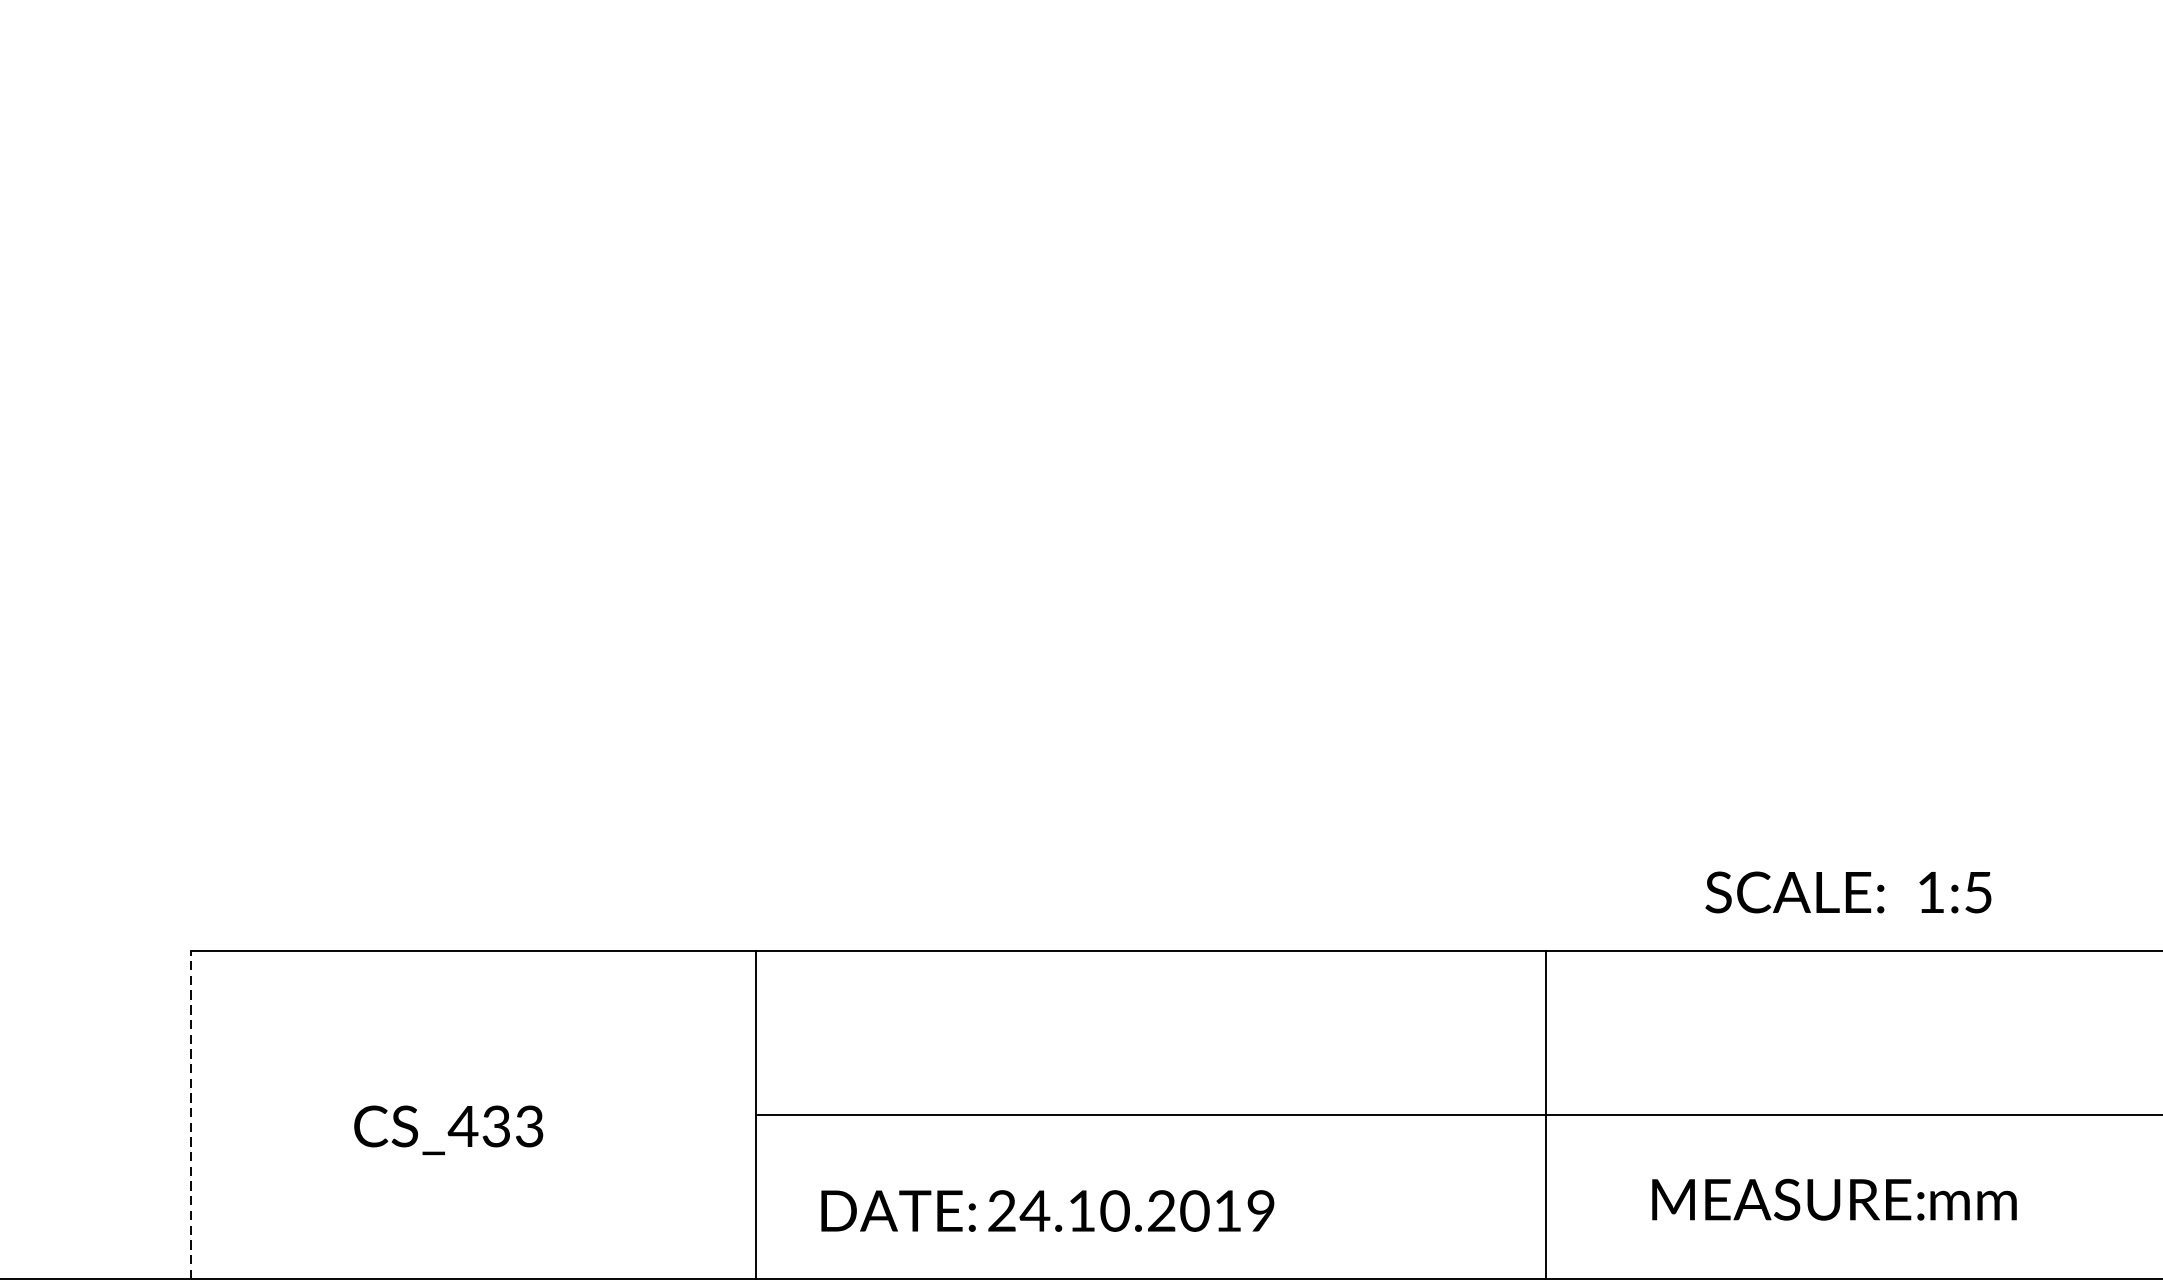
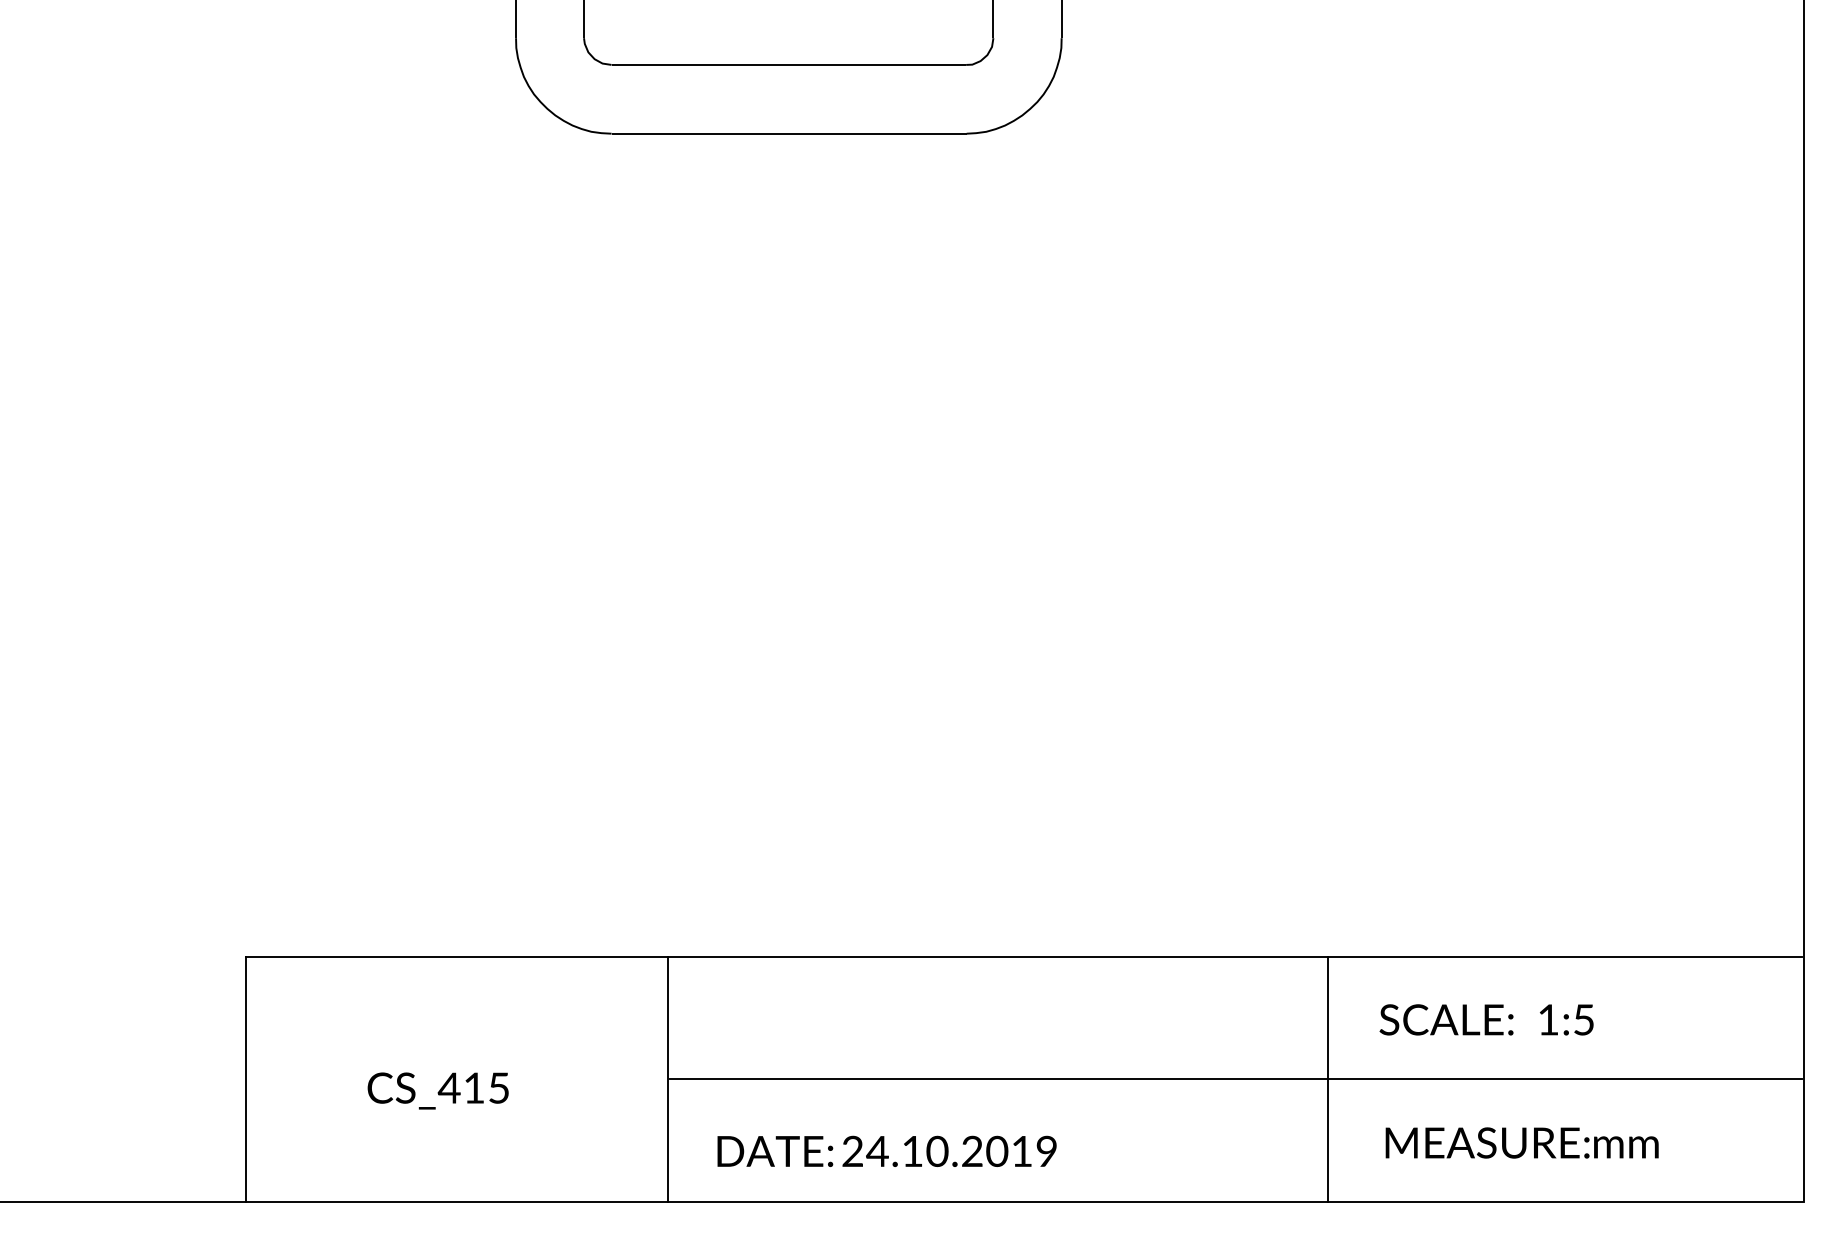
text: (1848, 891) -> (1486, 1019), moved
line: (191, 1114) -> (245, 1079), dashed -> solid
line: (1546, 1114) -> (1328, 1079), moved
text: (512, 1125) -> (486, 1087), CS_433 -> CS_415
text: (1833, 1199) -> (1521, 1142), moved

